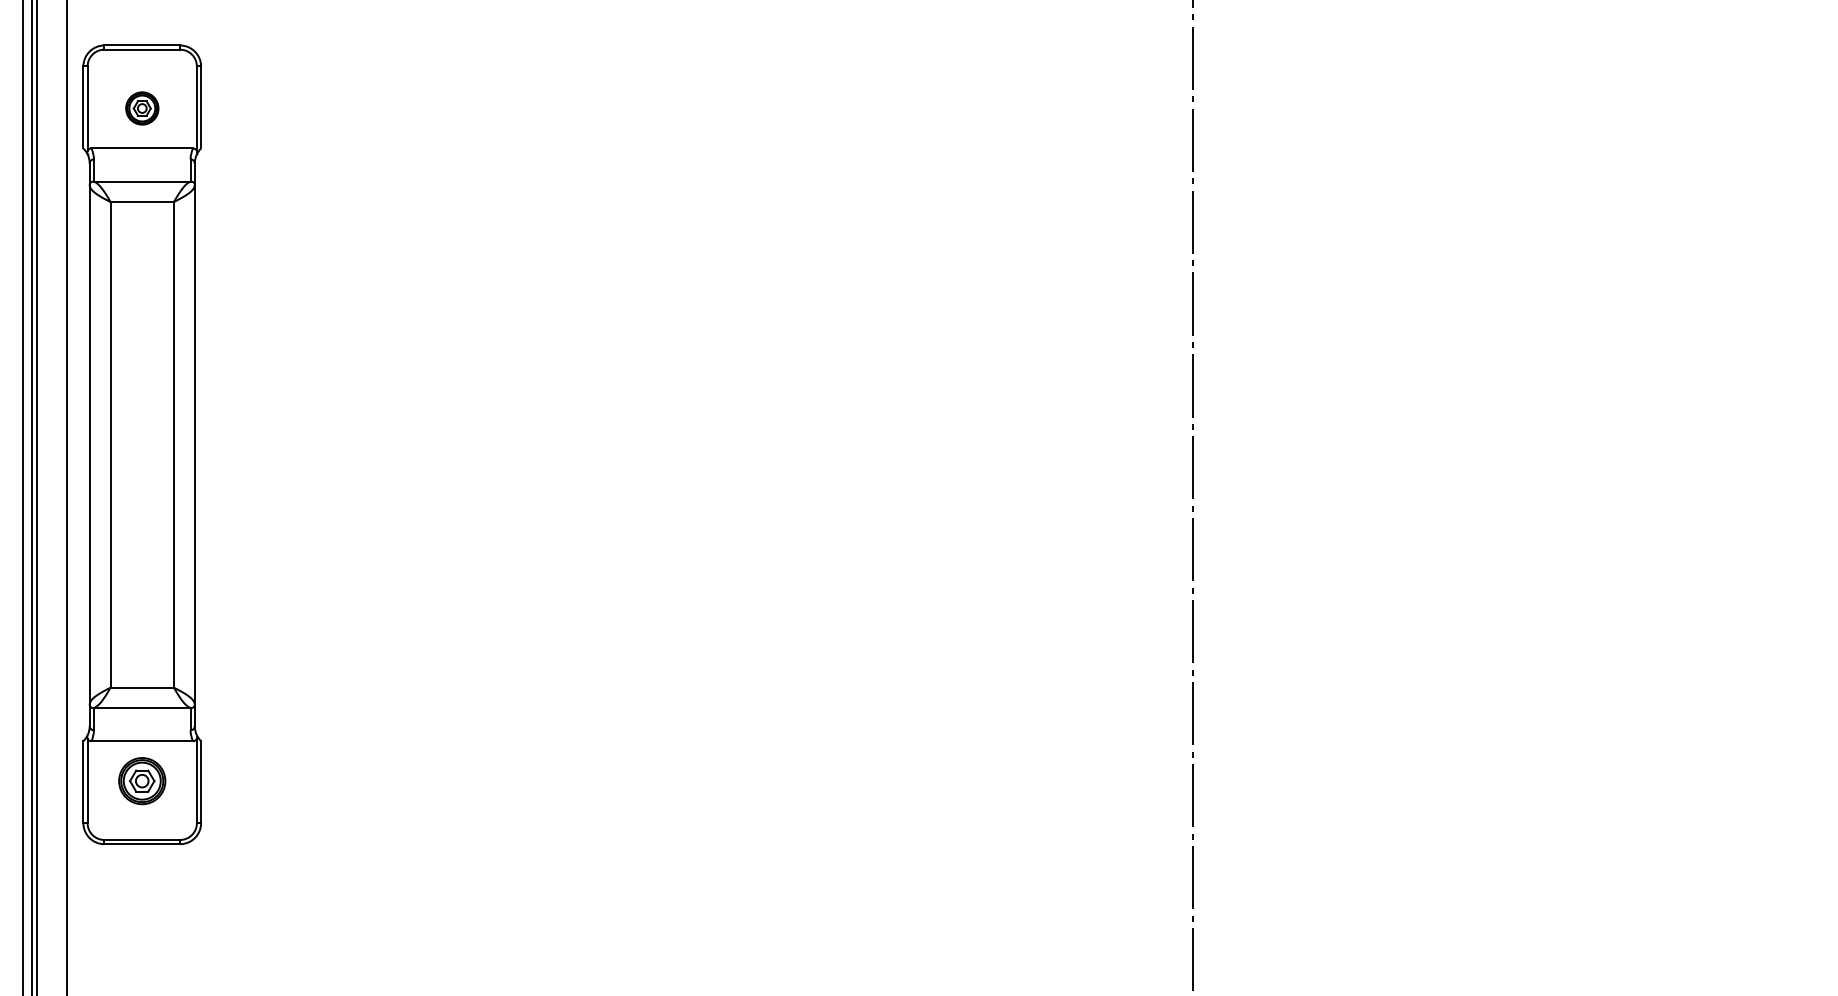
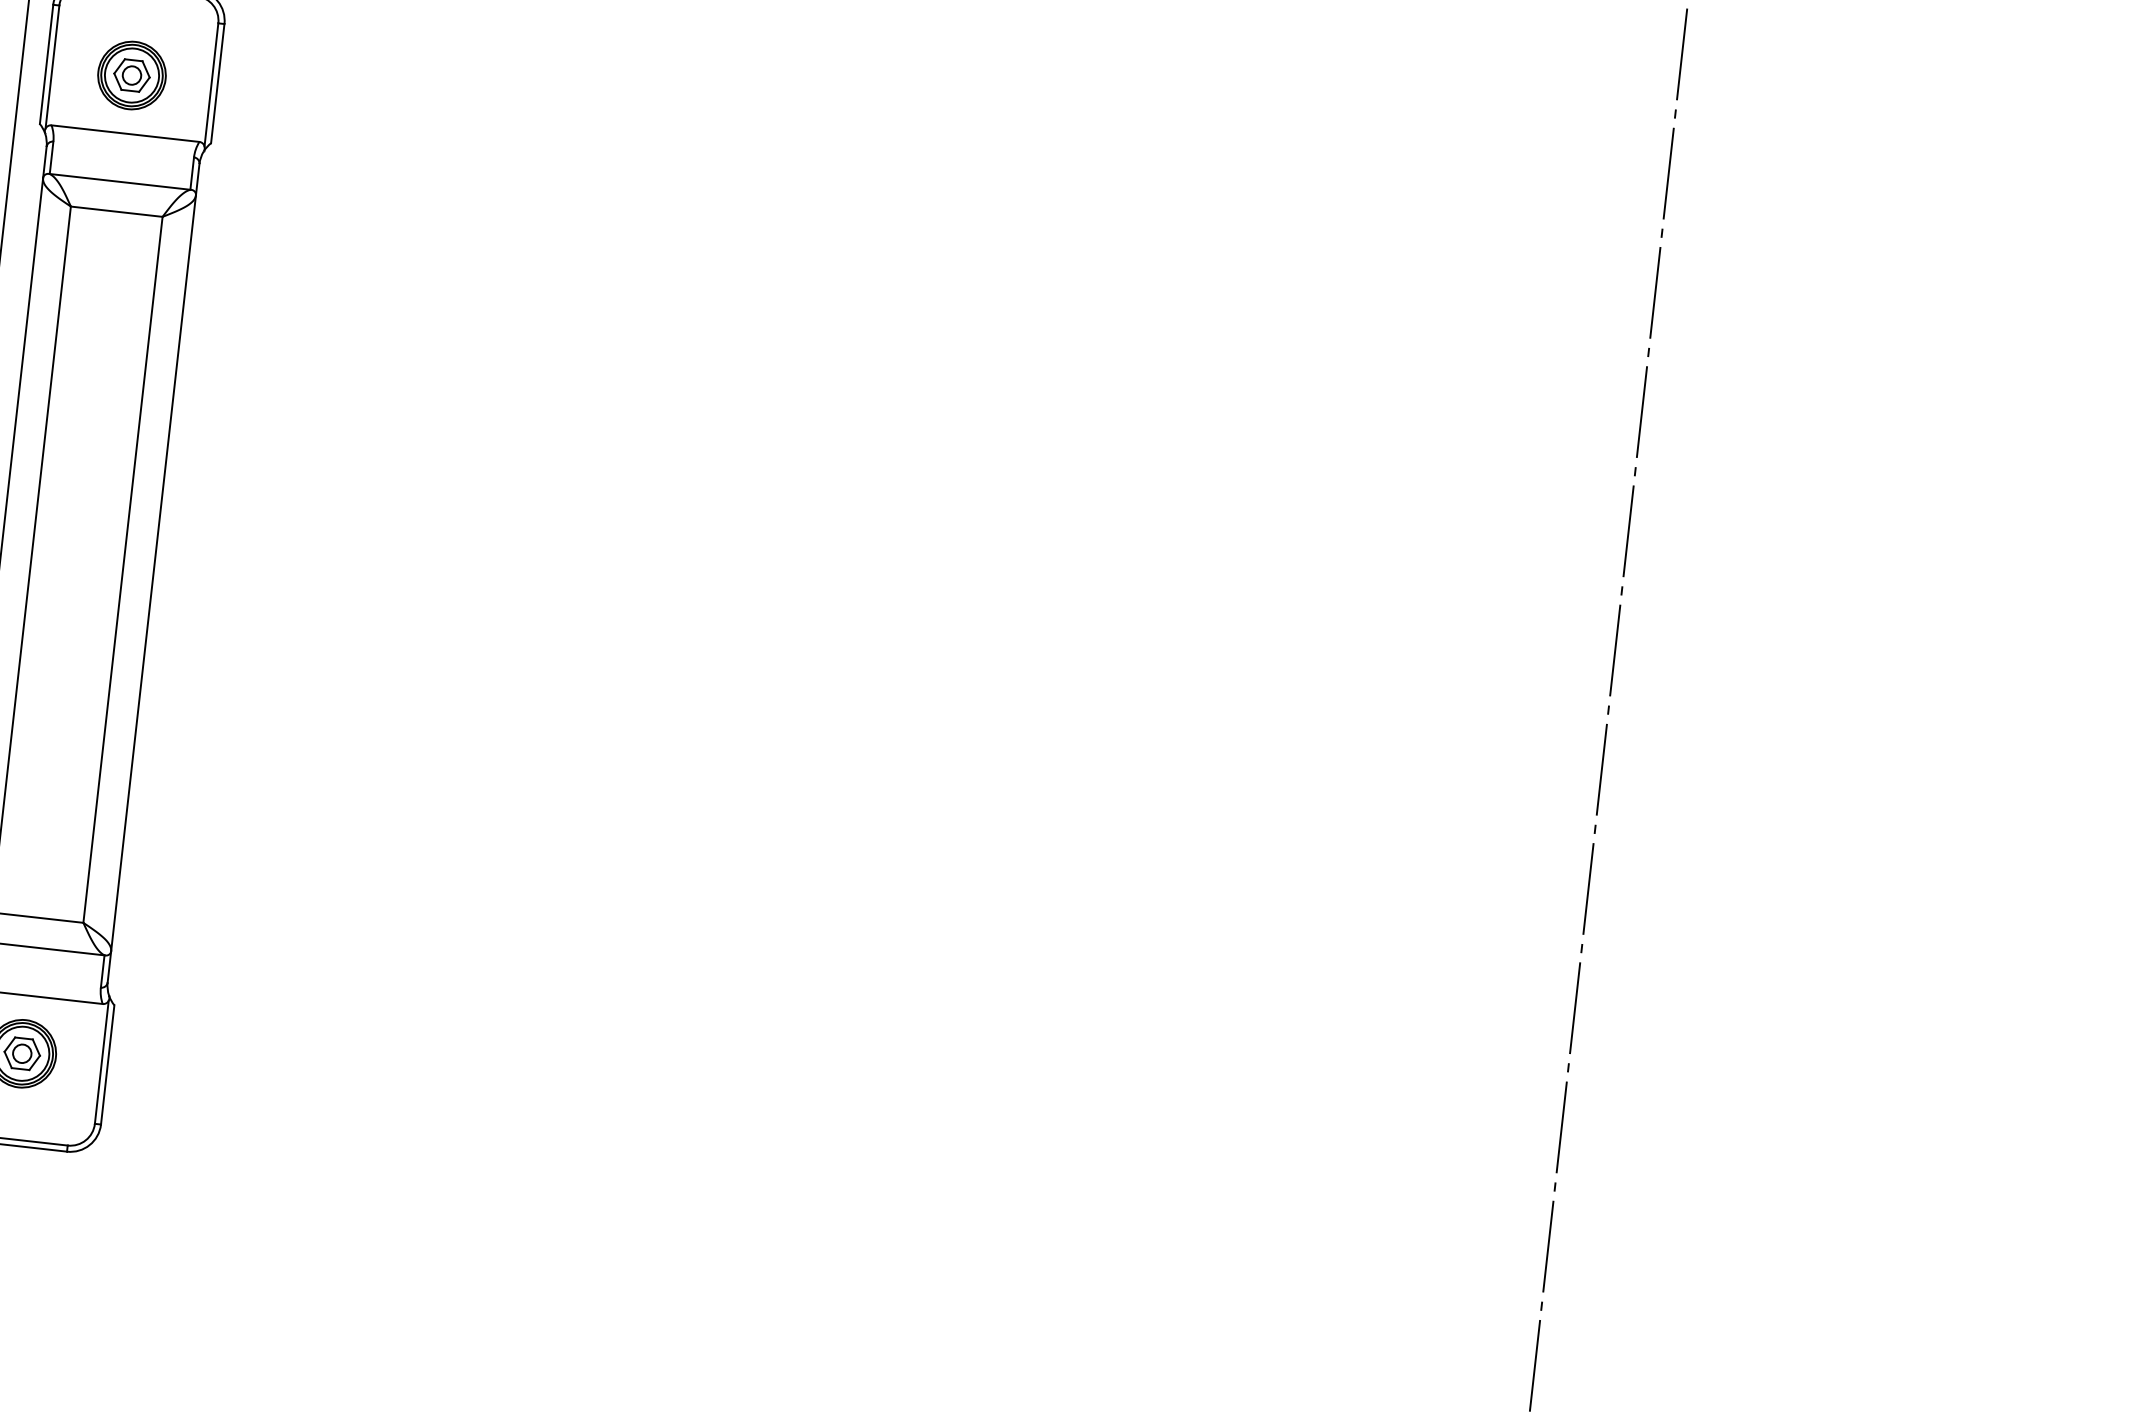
part: (142, 108) -> (132, 75), size x1.43

